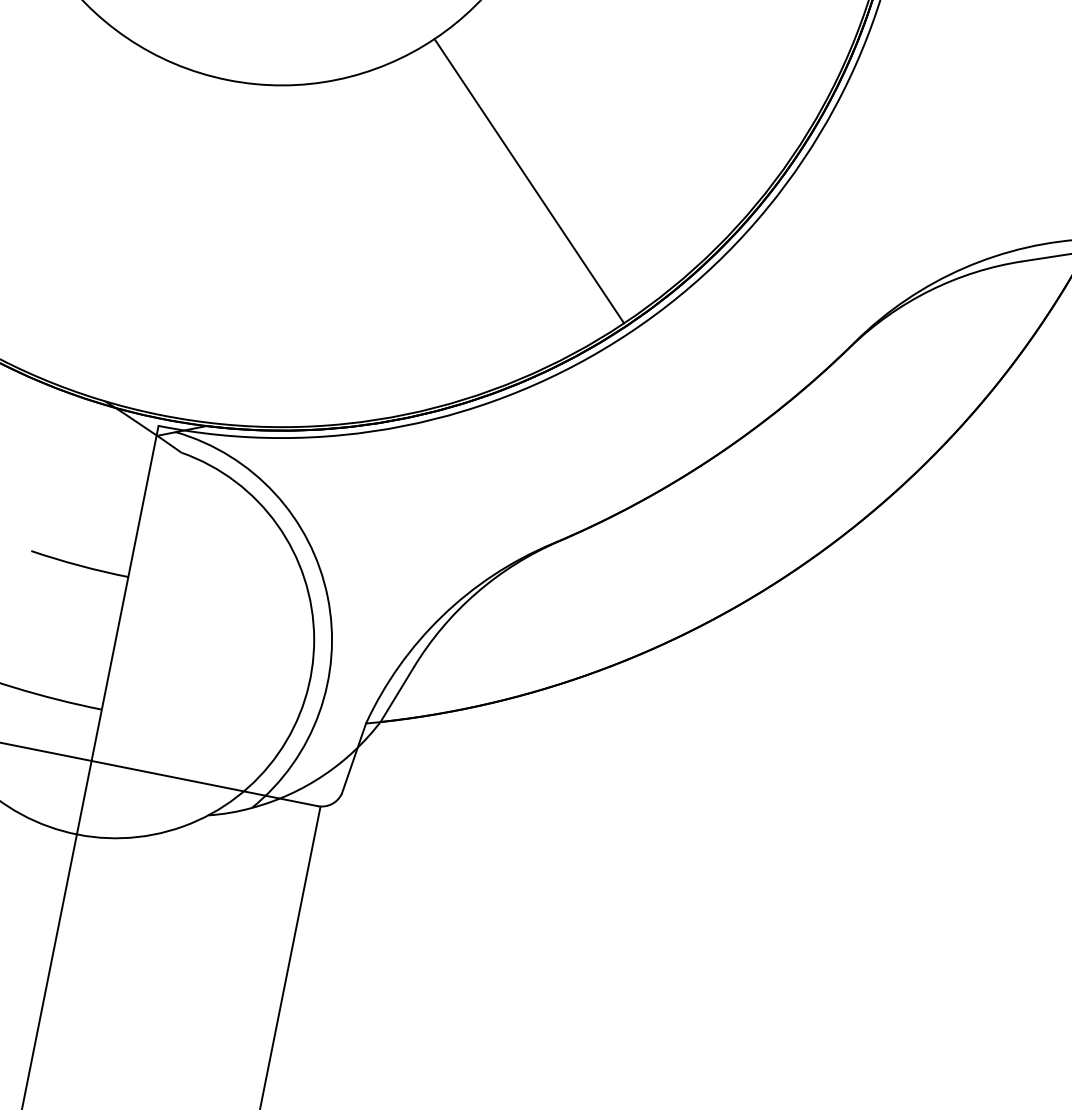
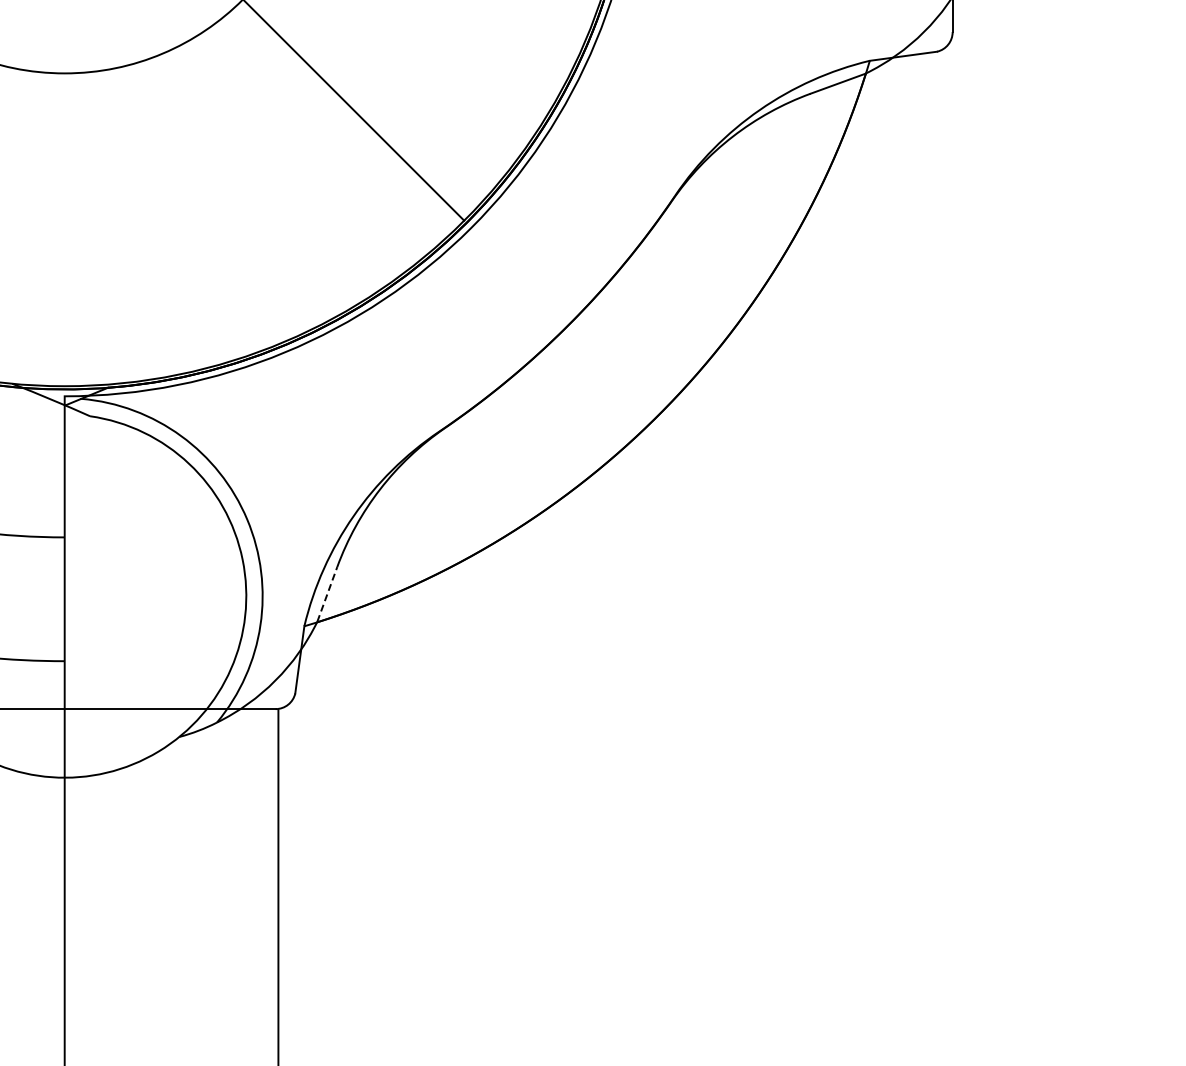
line: (397, 693) -> (327, 593), solid -> dashed

